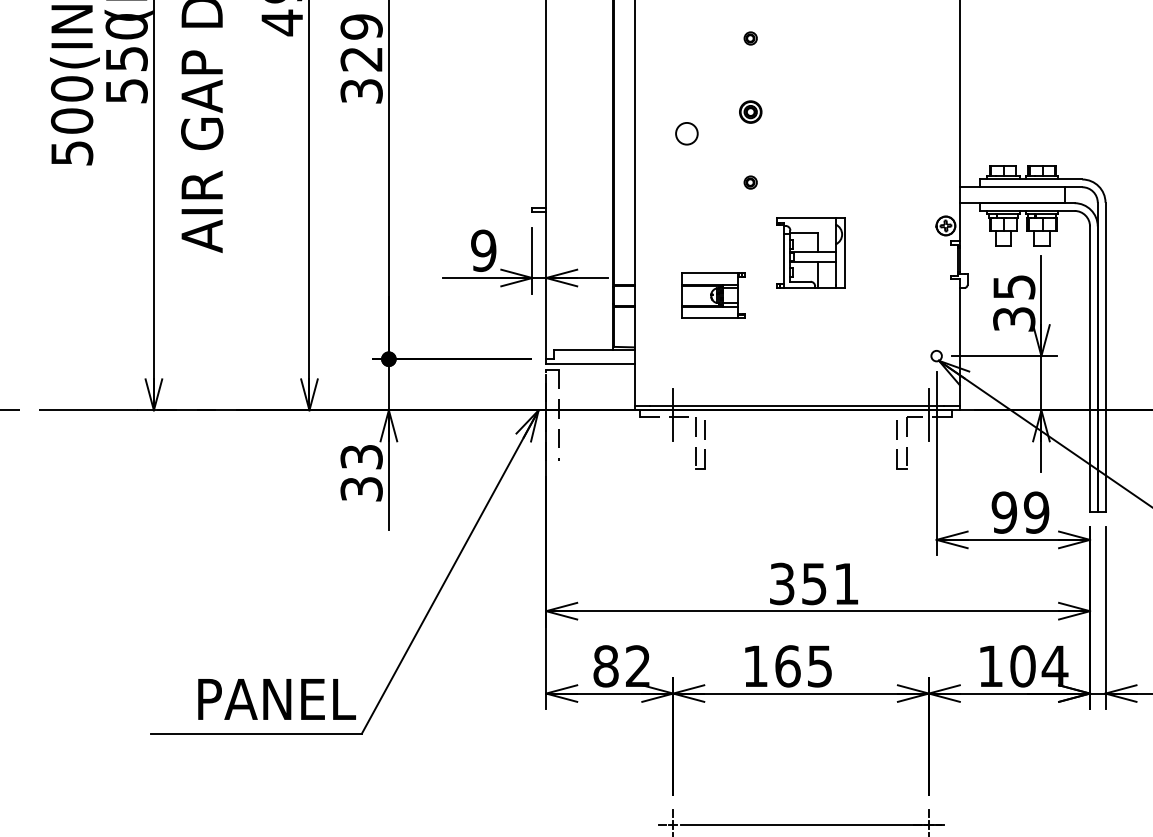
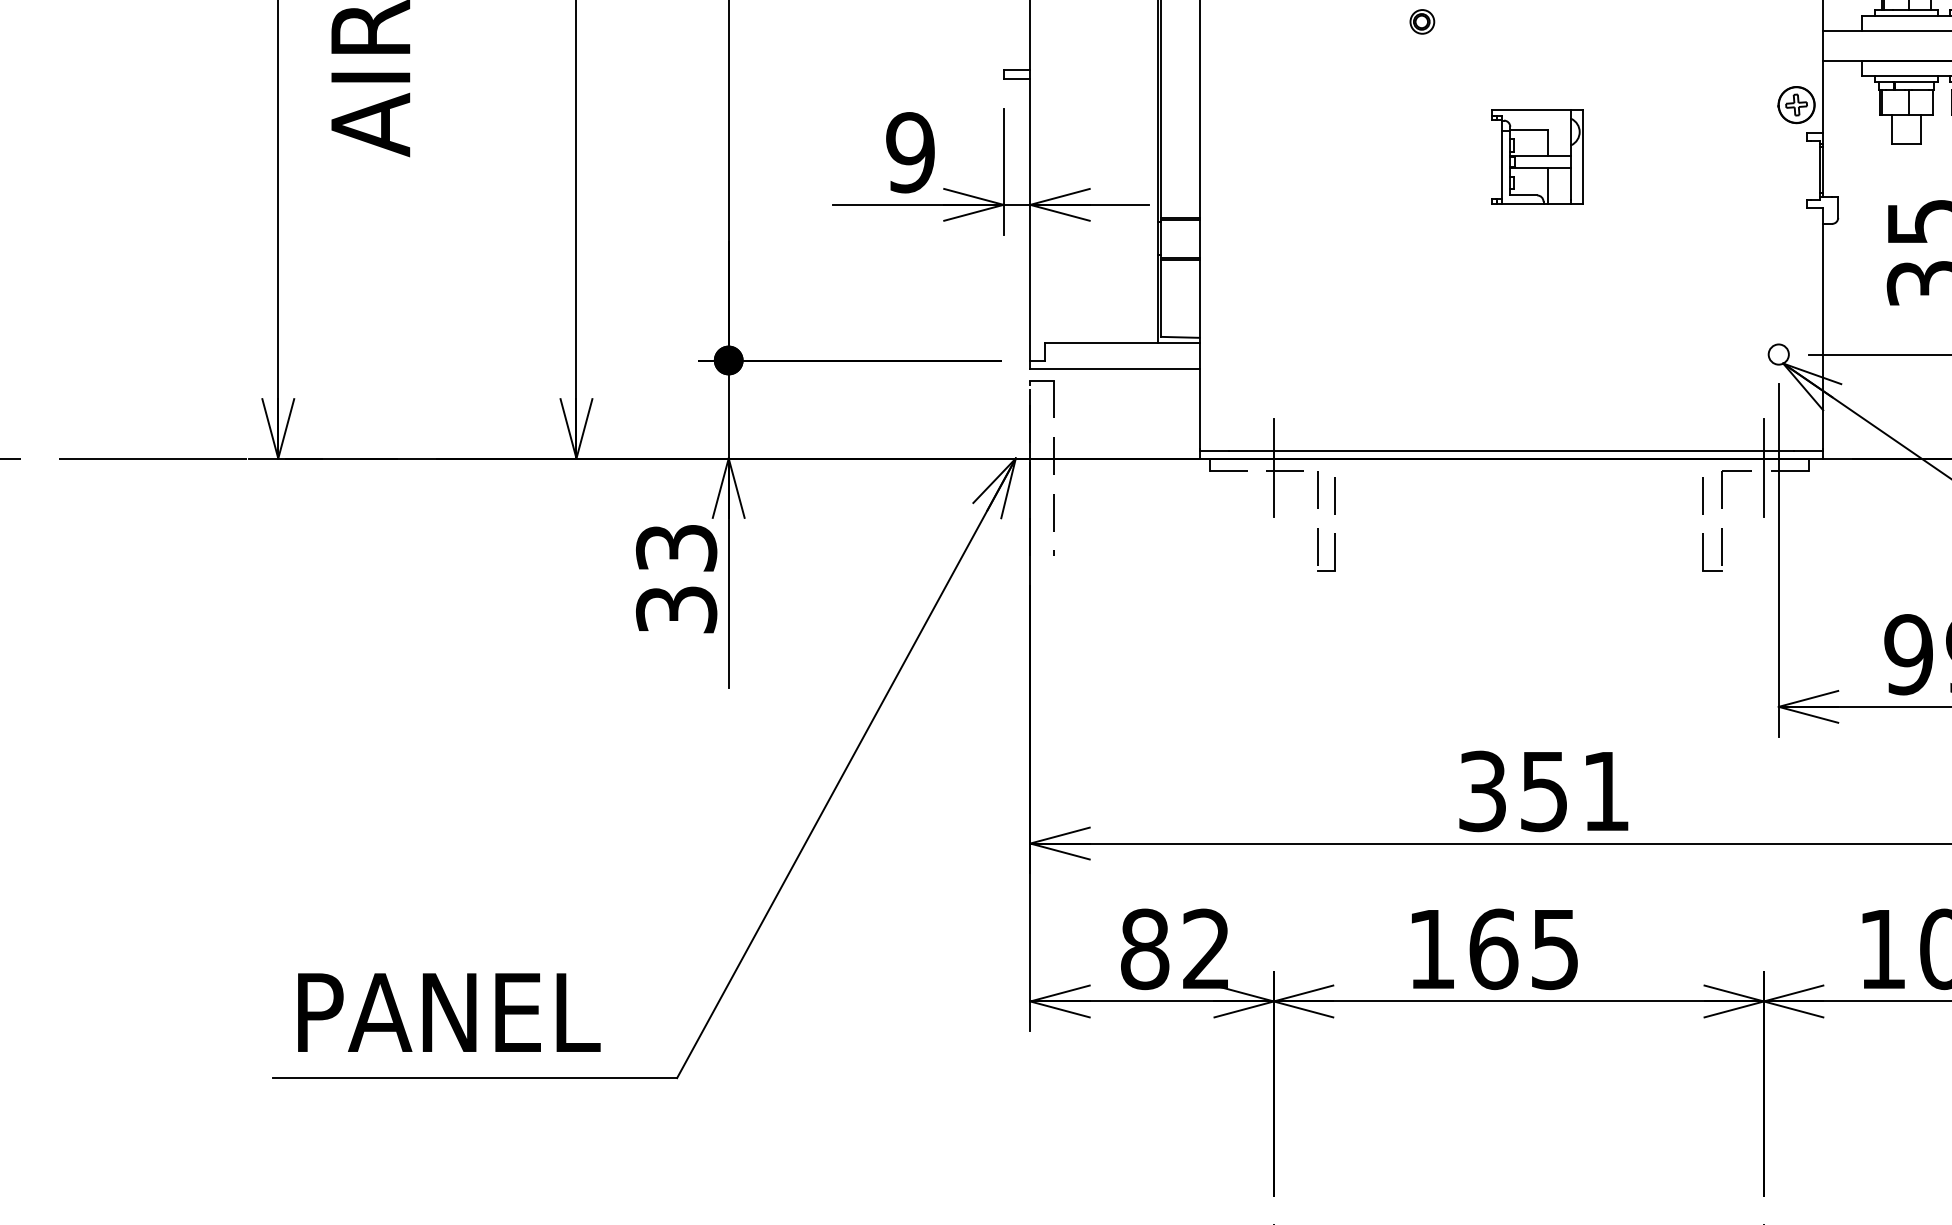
part: (810, 252) -> (1536, 155), size x0.7
part: (713, 295) -> (1351, 238), removed
text: (276, 699) -> (448, 1012), moved

